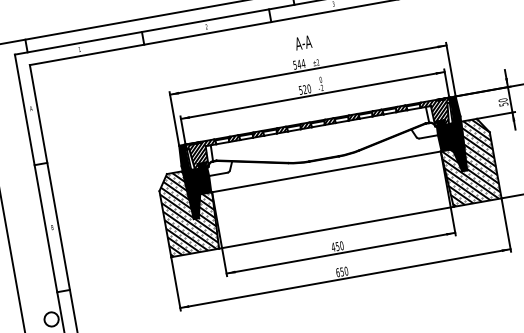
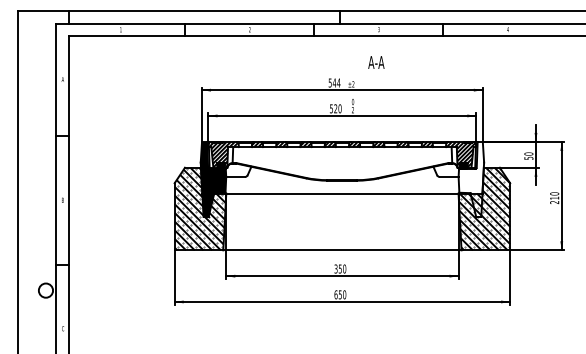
text: (303, 42) -> (376, 62), moved
fill: (450, 134) -> (471, 178), removed
text: (332, 246) -> (335, 268), 450 -> 350

